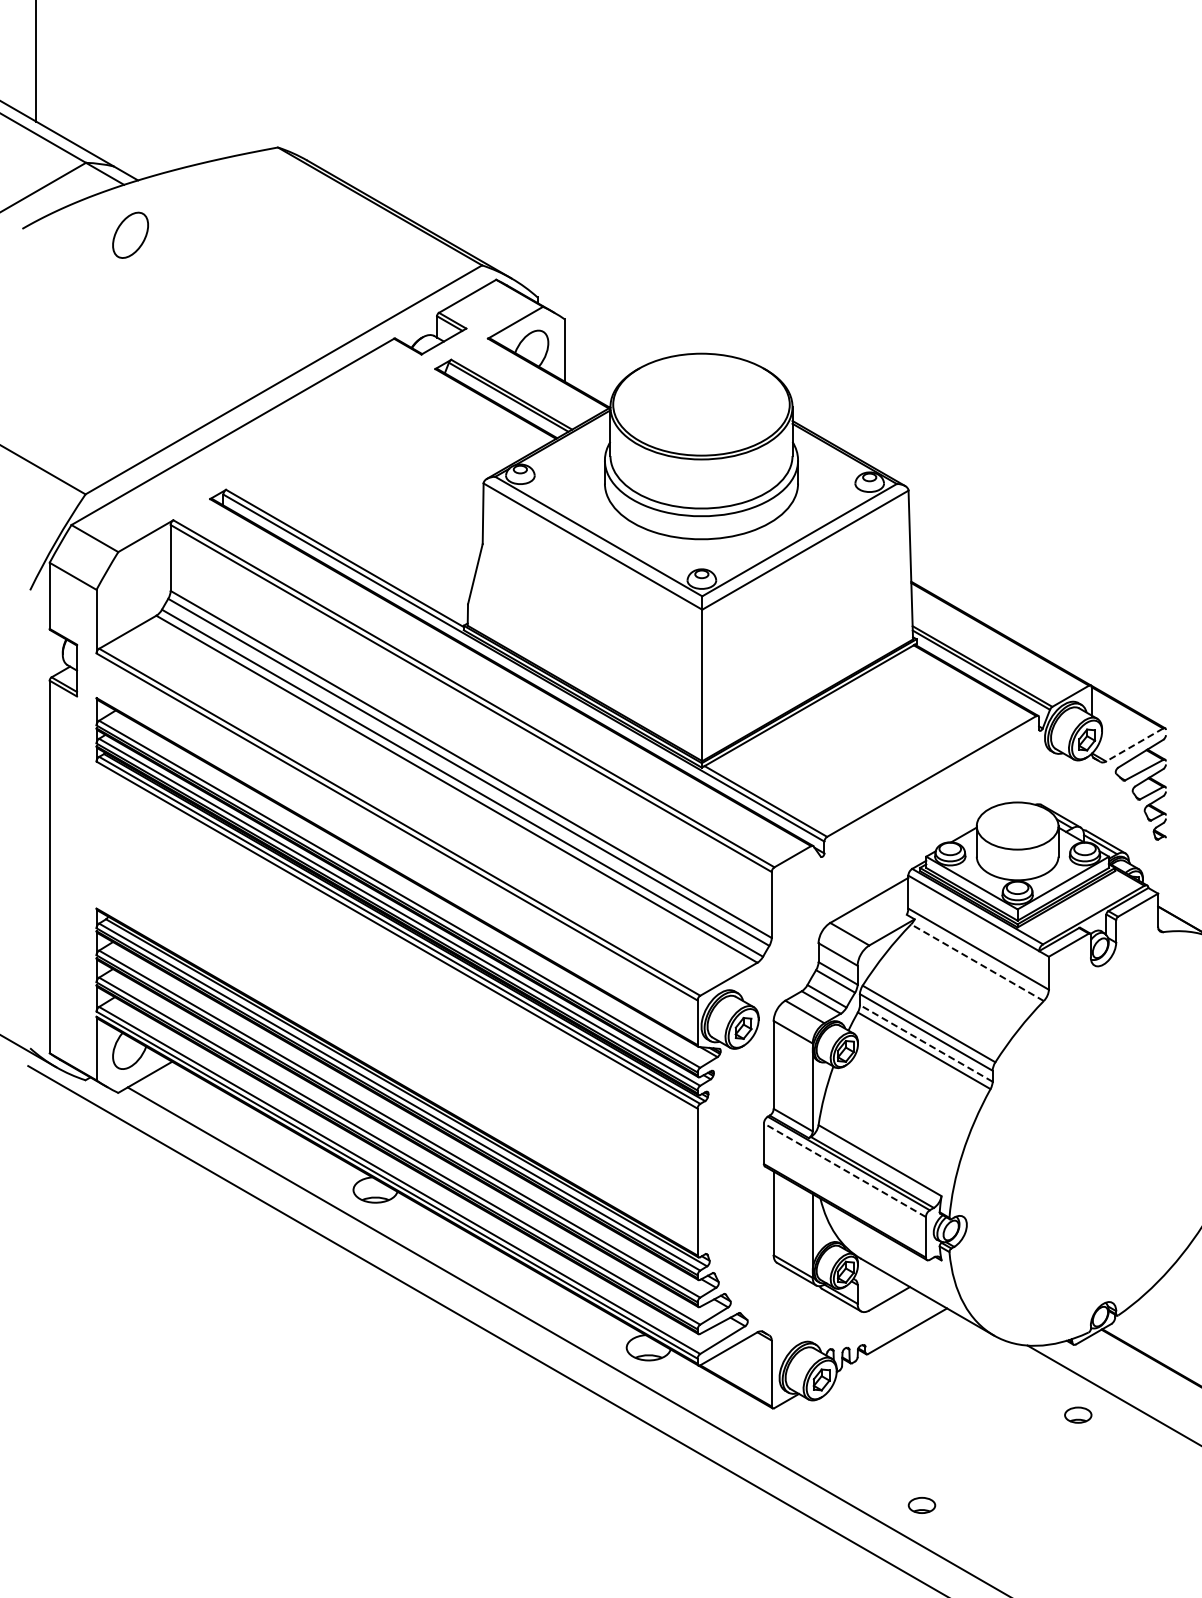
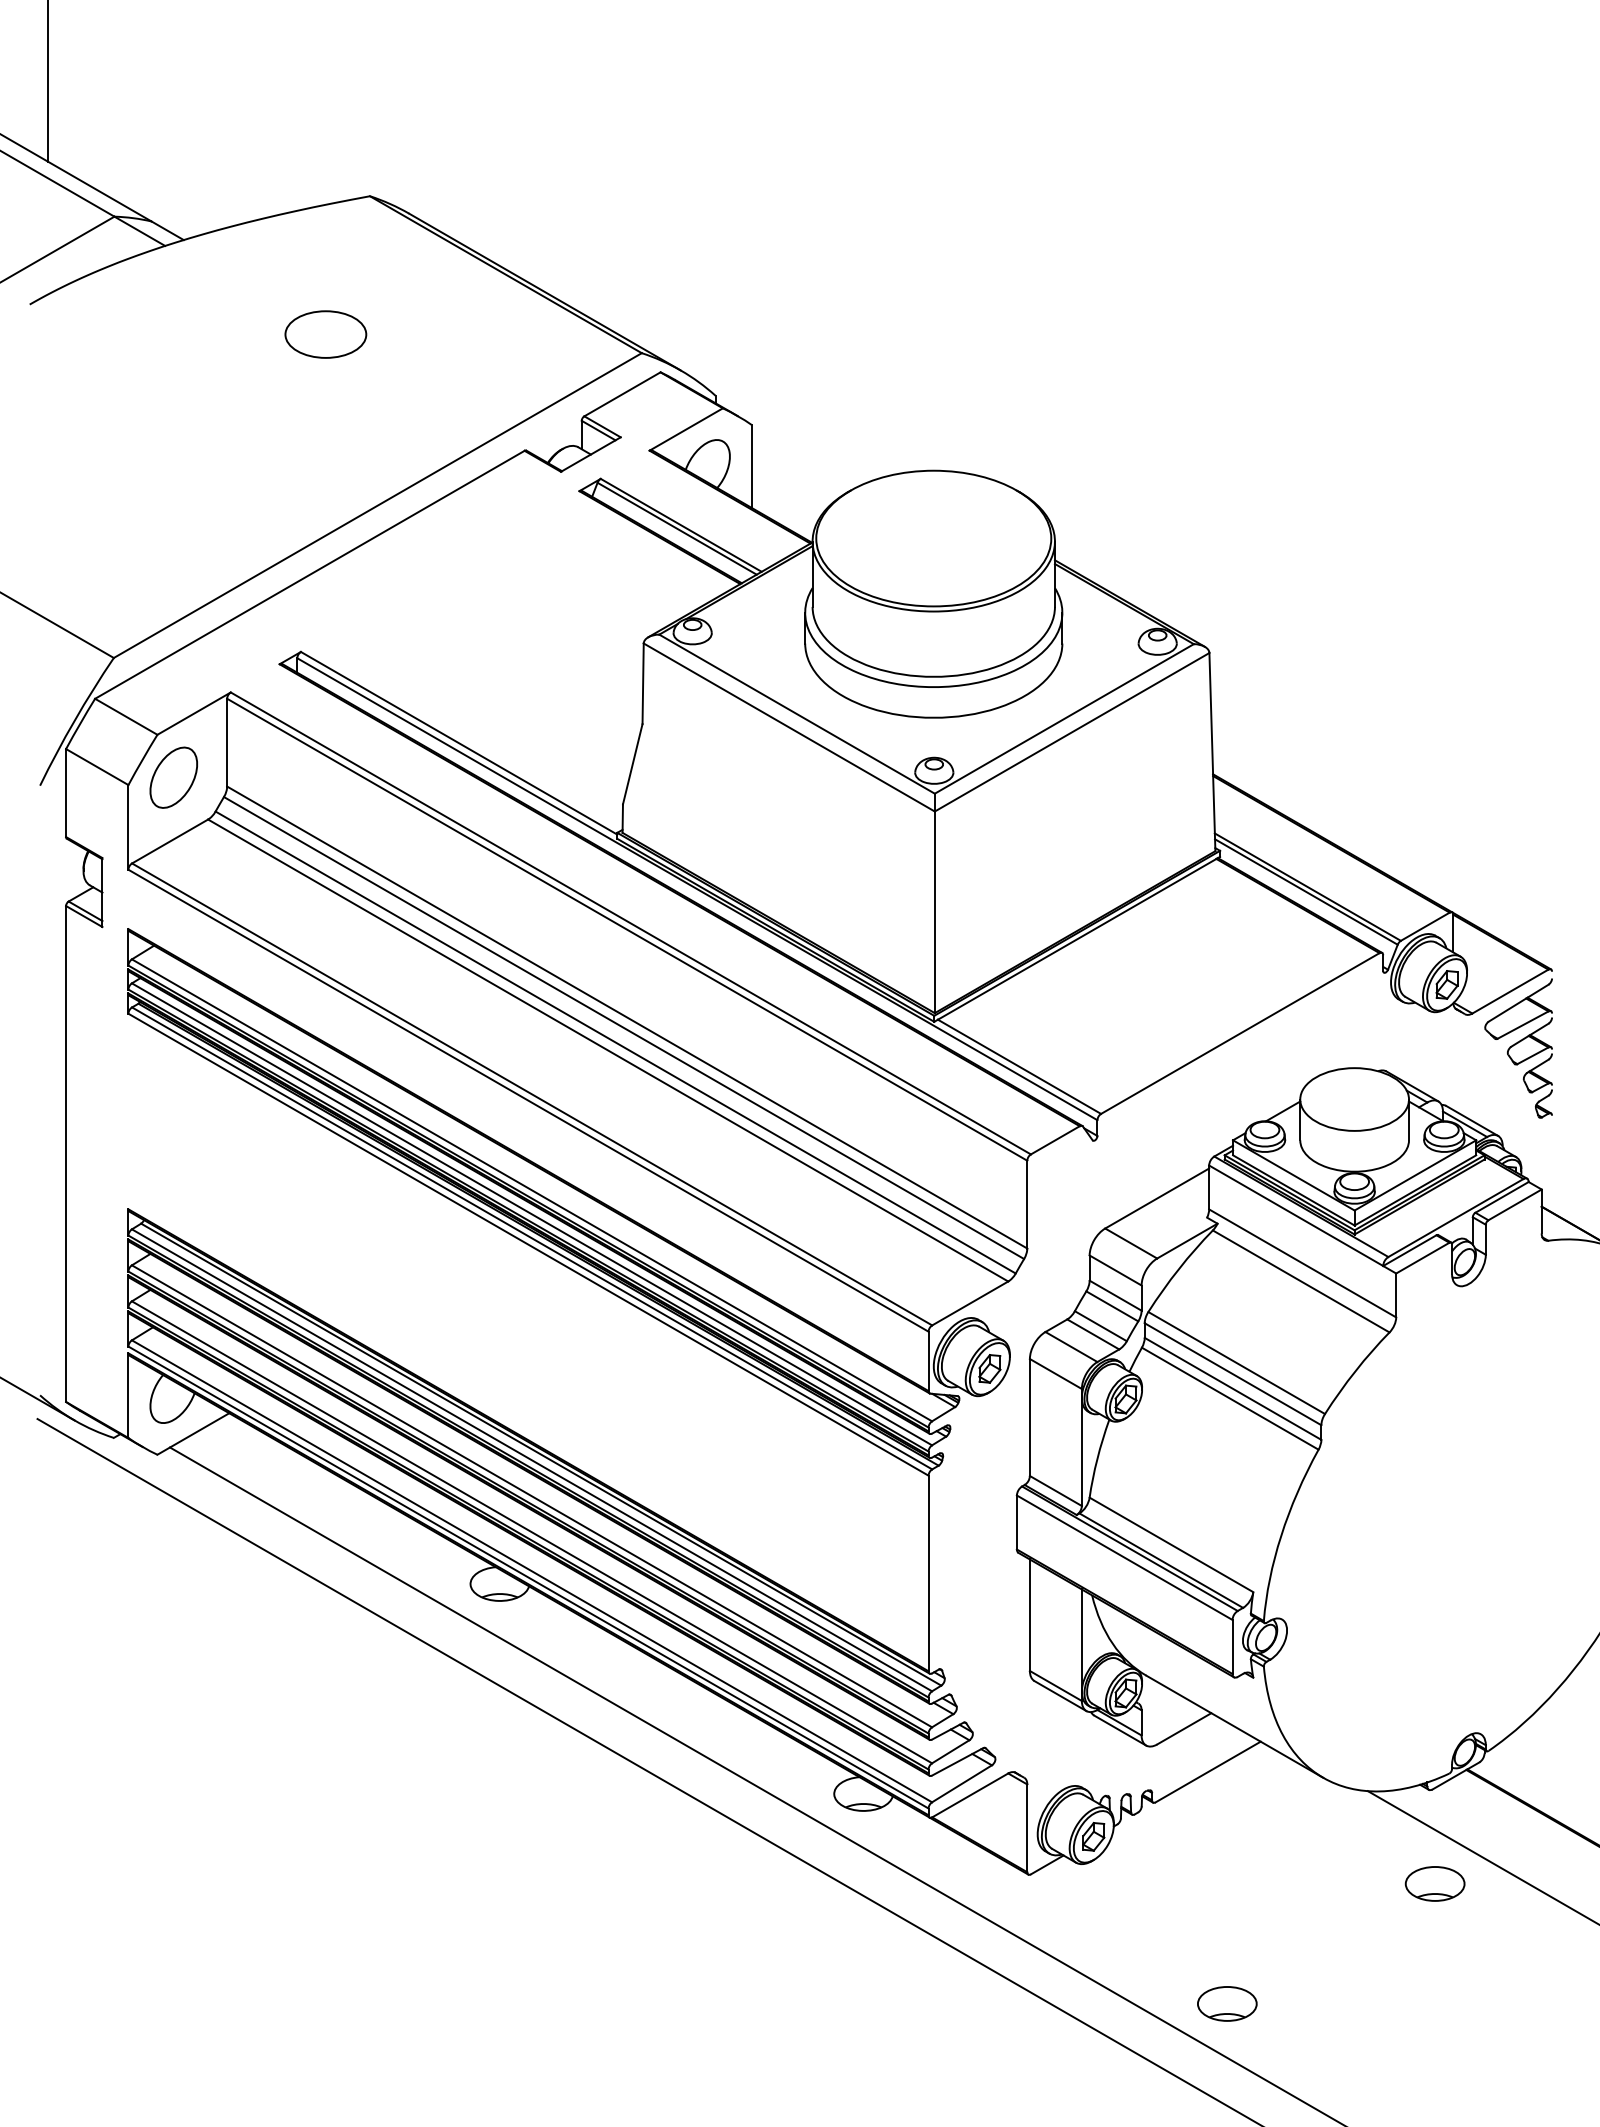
part: (130, 234) -> (173, 776), moved
part: (244, 251) -> (325, 334), added
line: (1134, 744) -> (1510, 990), dashed -> solid
line: (977, 962) -> (1301, 1281), dashed -> solid
line: (926, 1043) -> (1233, 1388), dashed -> solid
line: (844, 1170) -> (1124, 1558), dashed -> solid
part: (1078, 1414) -> (1435, 1882), size x1.67
part: (921, 1505) -> (1226, 2003), size x1.67

